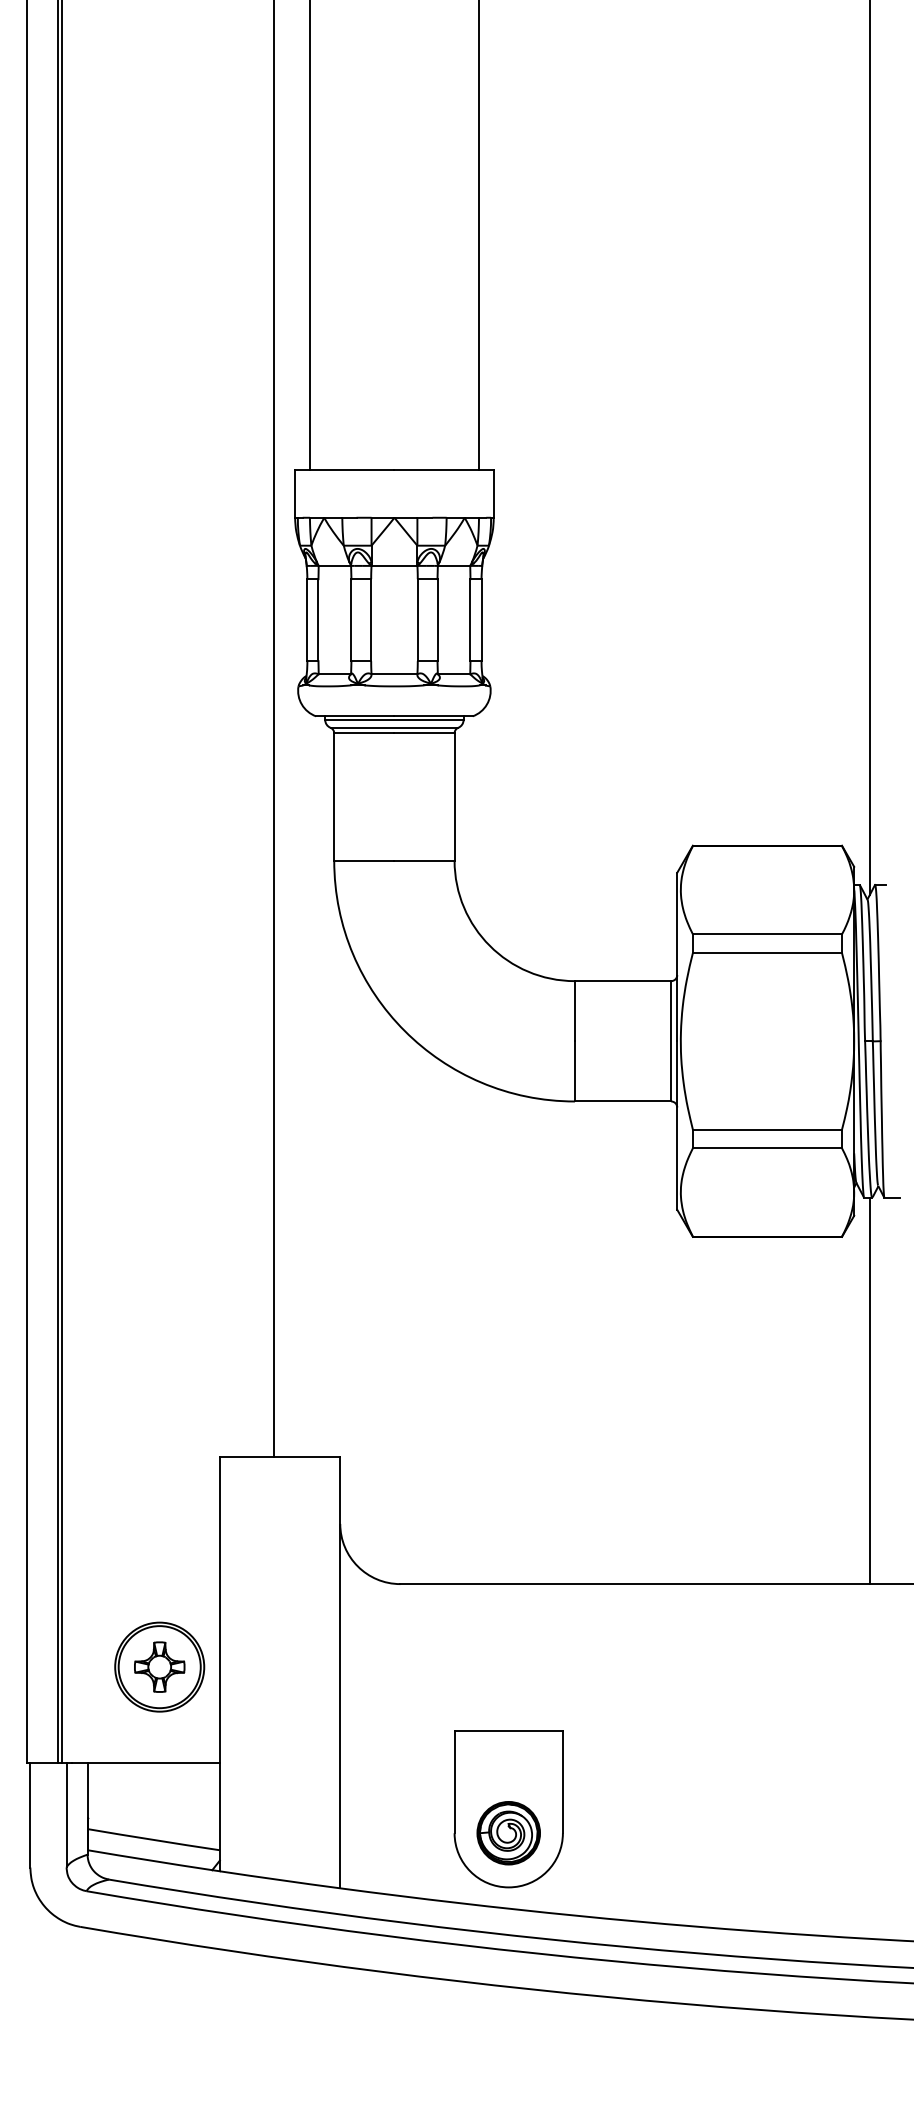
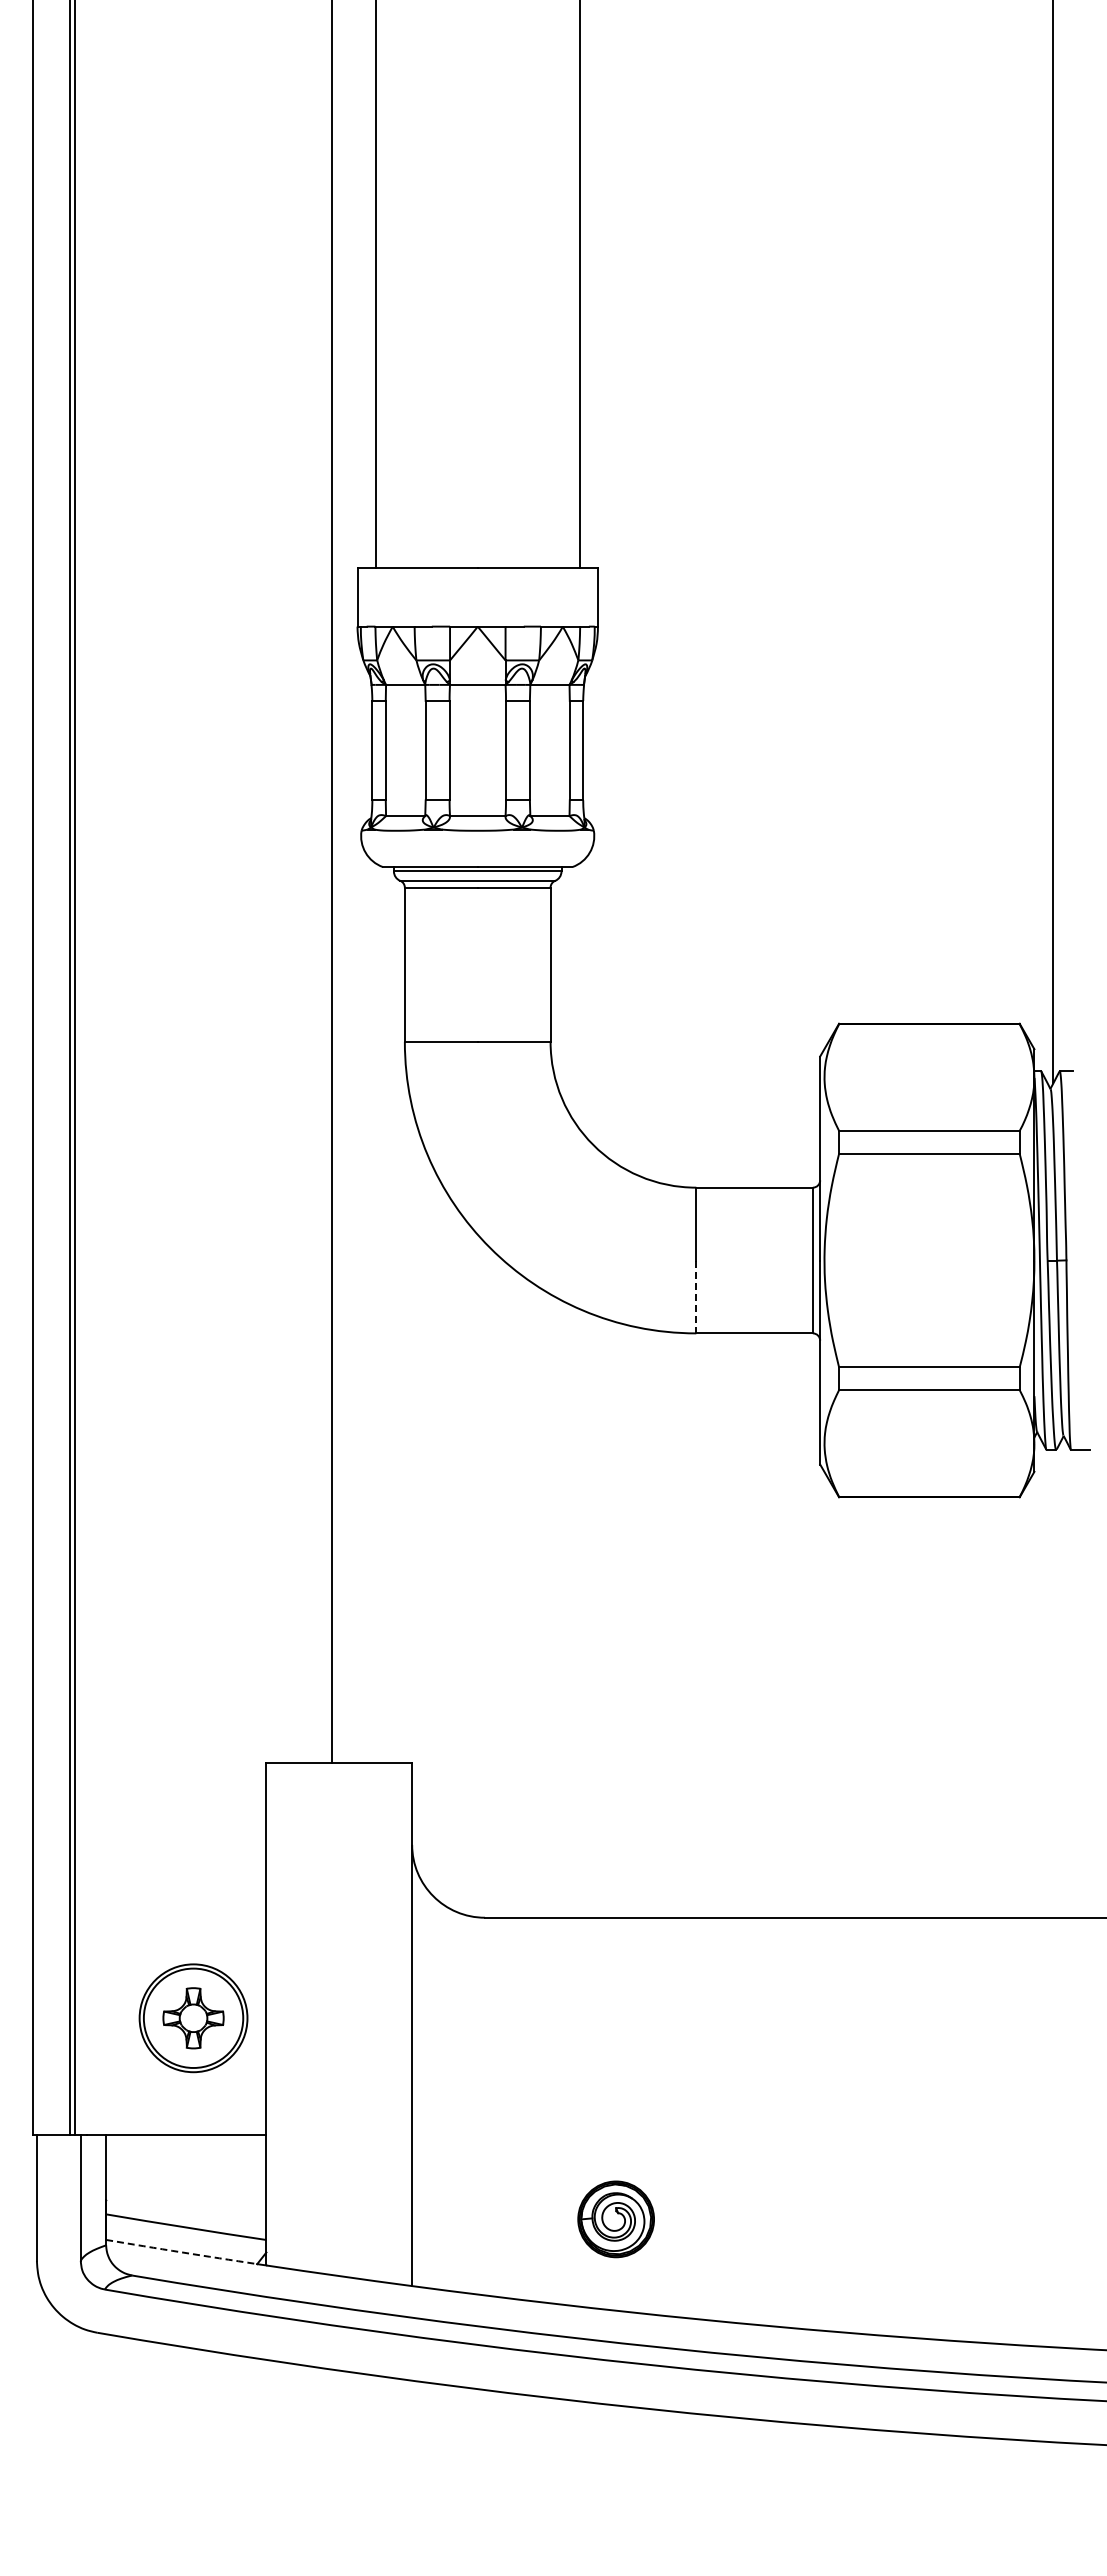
line: (575, 1071) -> (696, 1297), solid -> dashed
line: (869, 1390) -> (1053, 1683), removed
part: (508, 1809) -> (615, 2190), removed
arc: (149, 1860) -> (181, 2252), solid -> dashed

